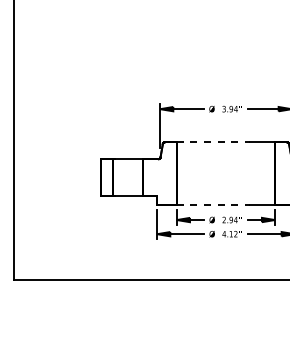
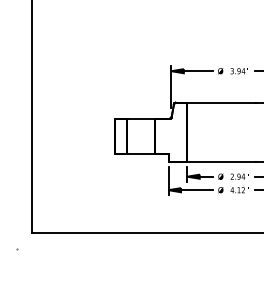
line: (213, 142) -> (222, 102), dashed -> solid
line: (213, 204) -> (222, 161), dashed -> solid

